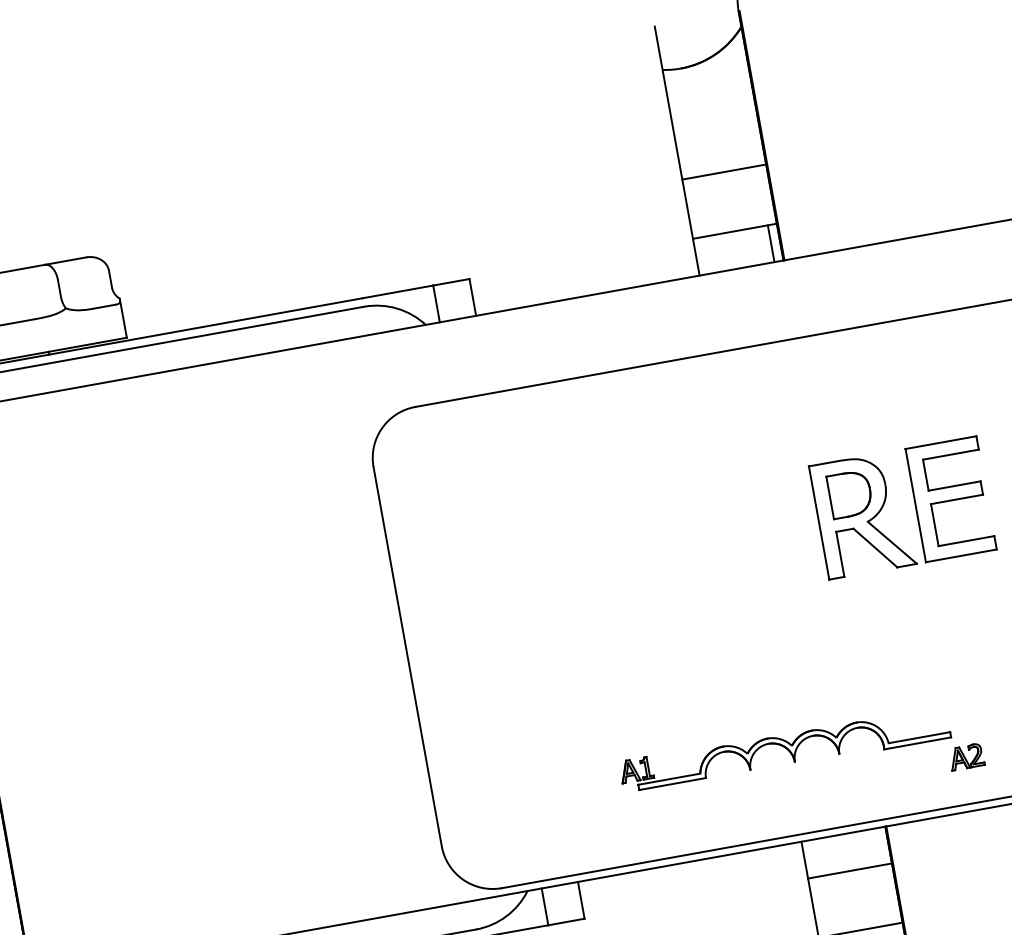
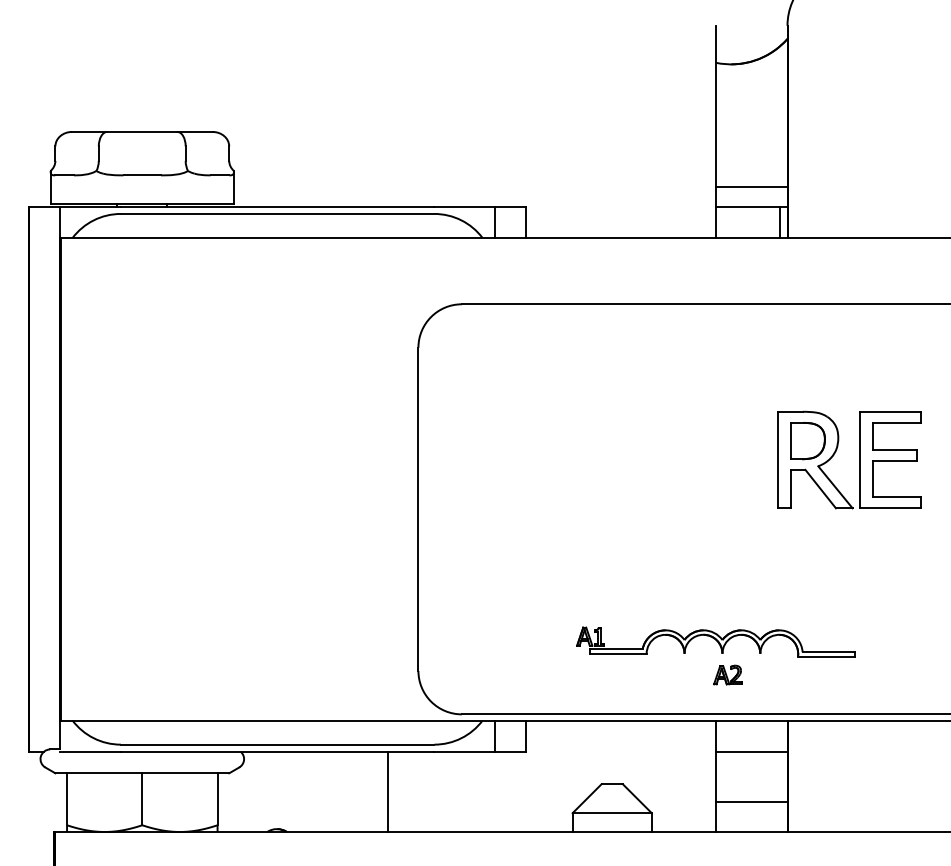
line: (724, 172) -> (751, 187), moved
part: (965, 756) -> (727, 674), moved

